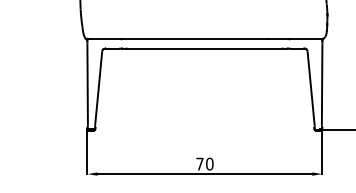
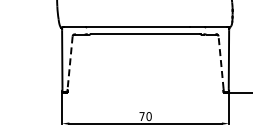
line: (310, 86) -> (220, 61), solid -> dashed
line: (99, 88) -> (70, 62), solid -> dashed

